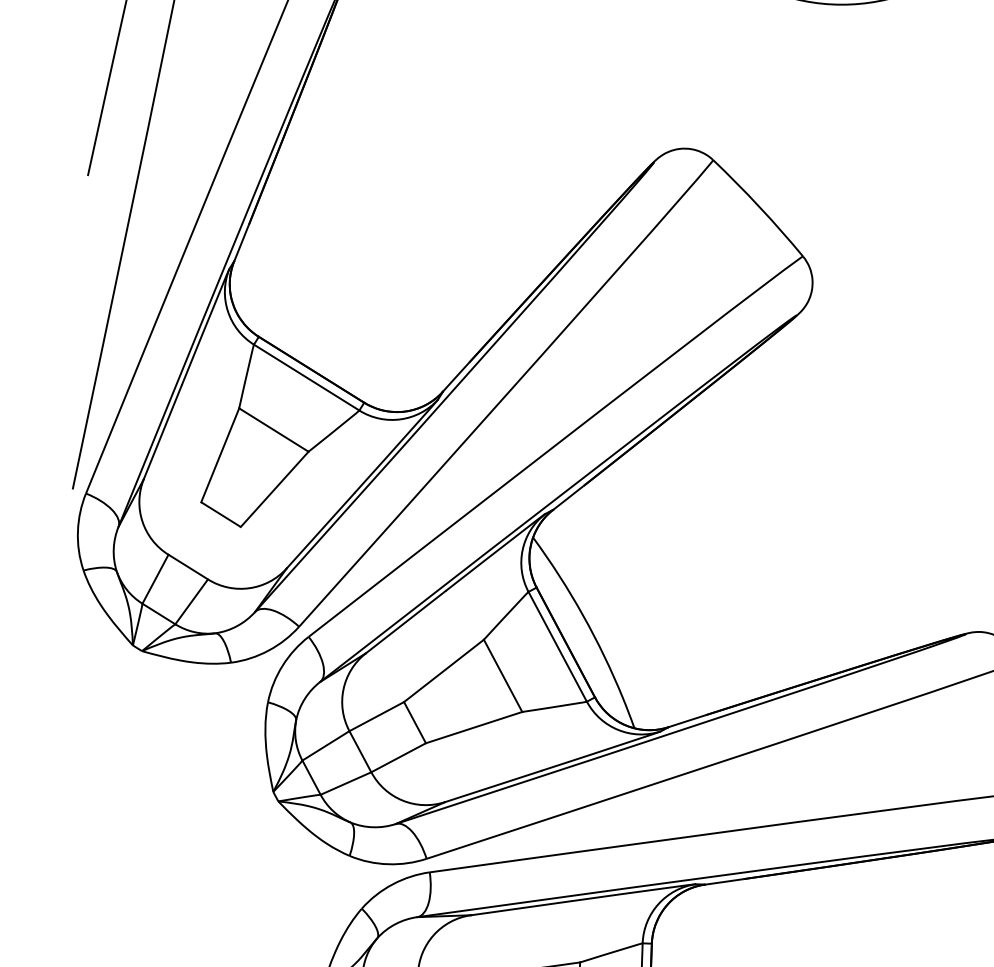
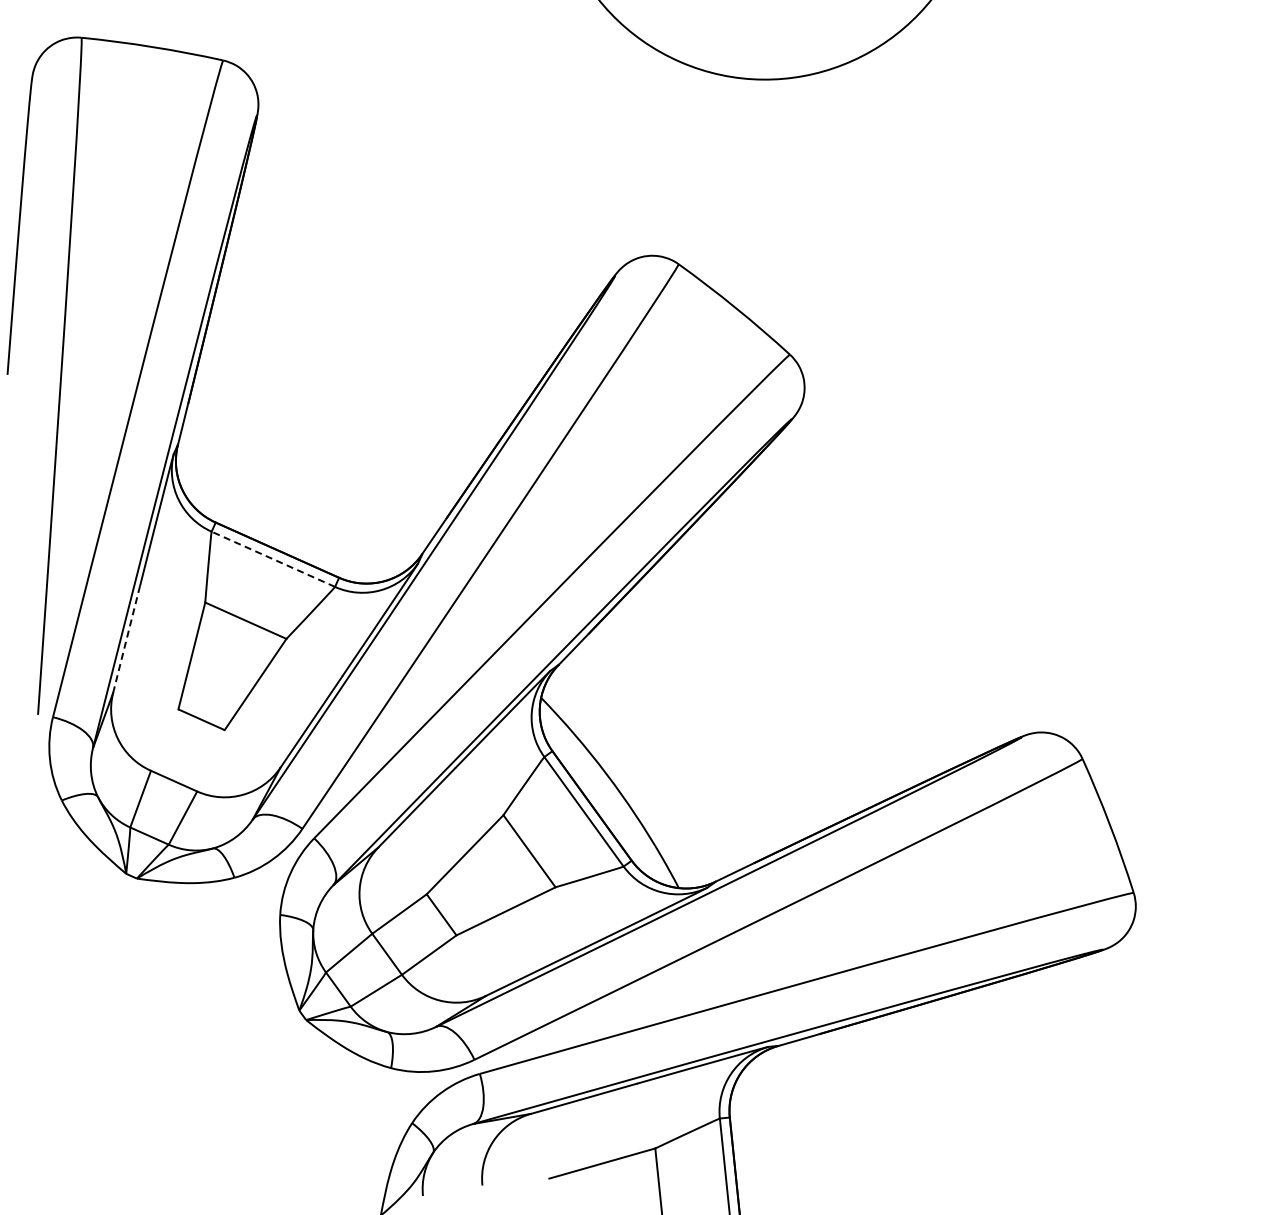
line: (306, 377) -> (273, 559), solid -> dashed
line: (162, 432) -> (126, 640), solid -> dashed

